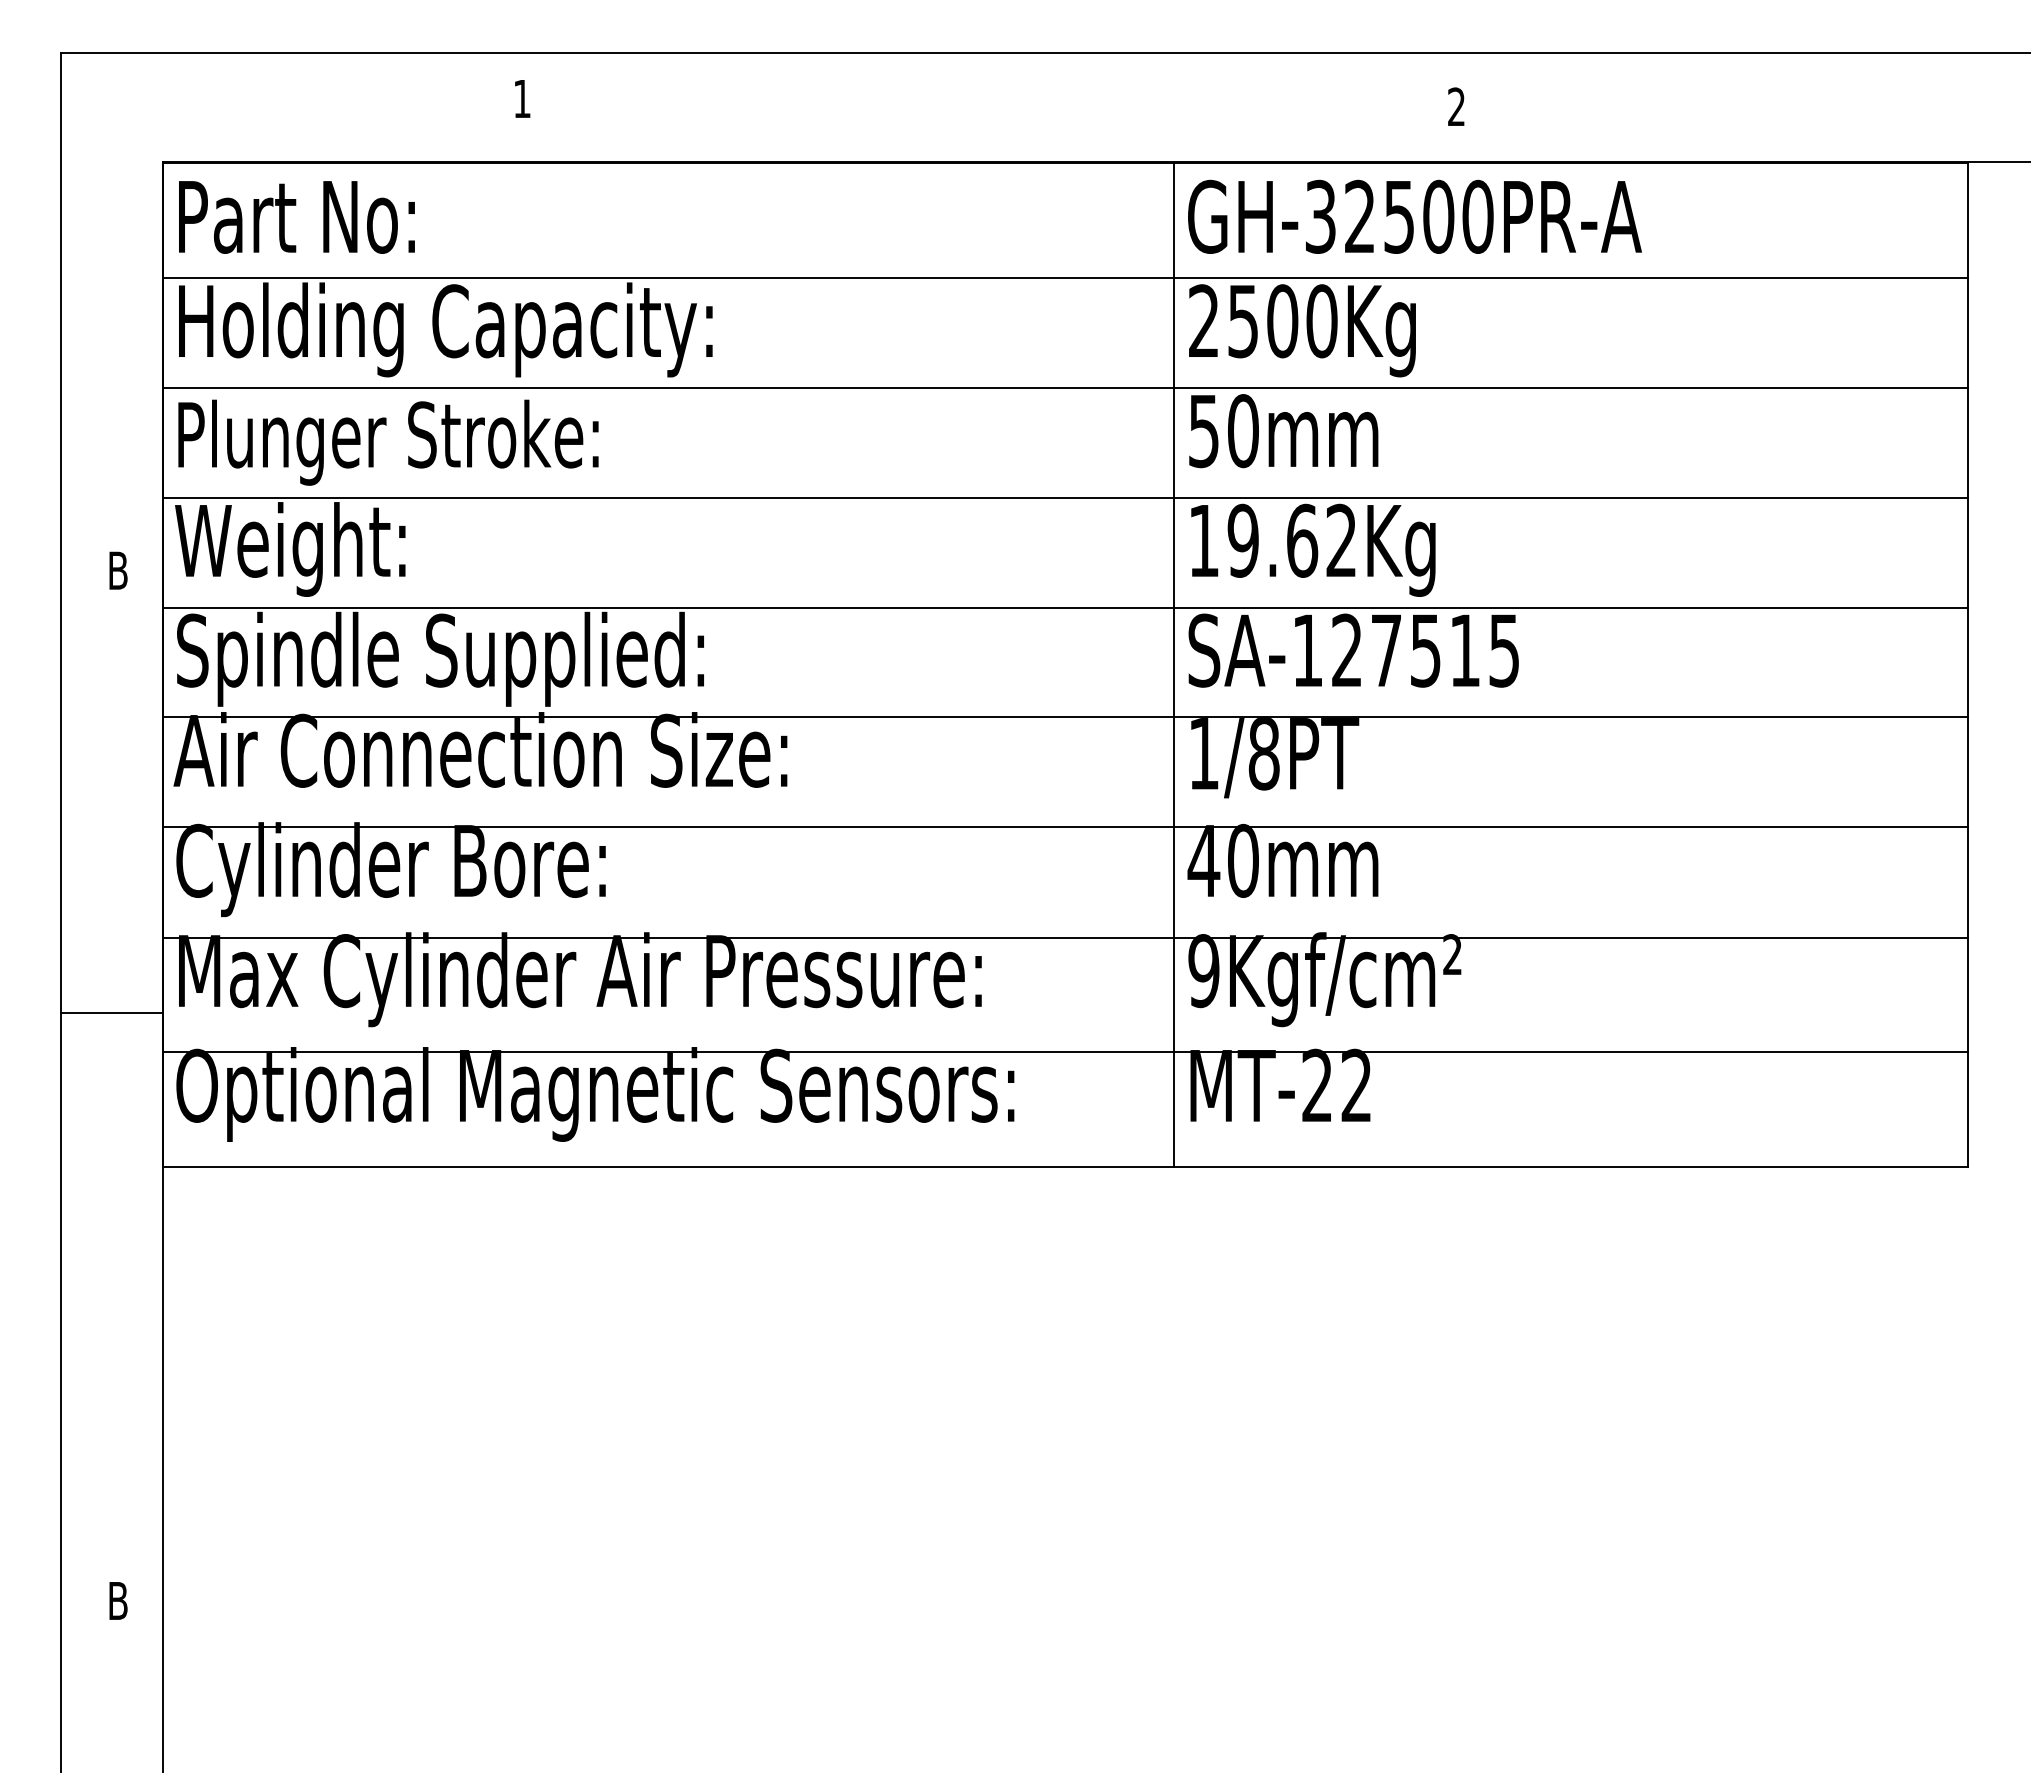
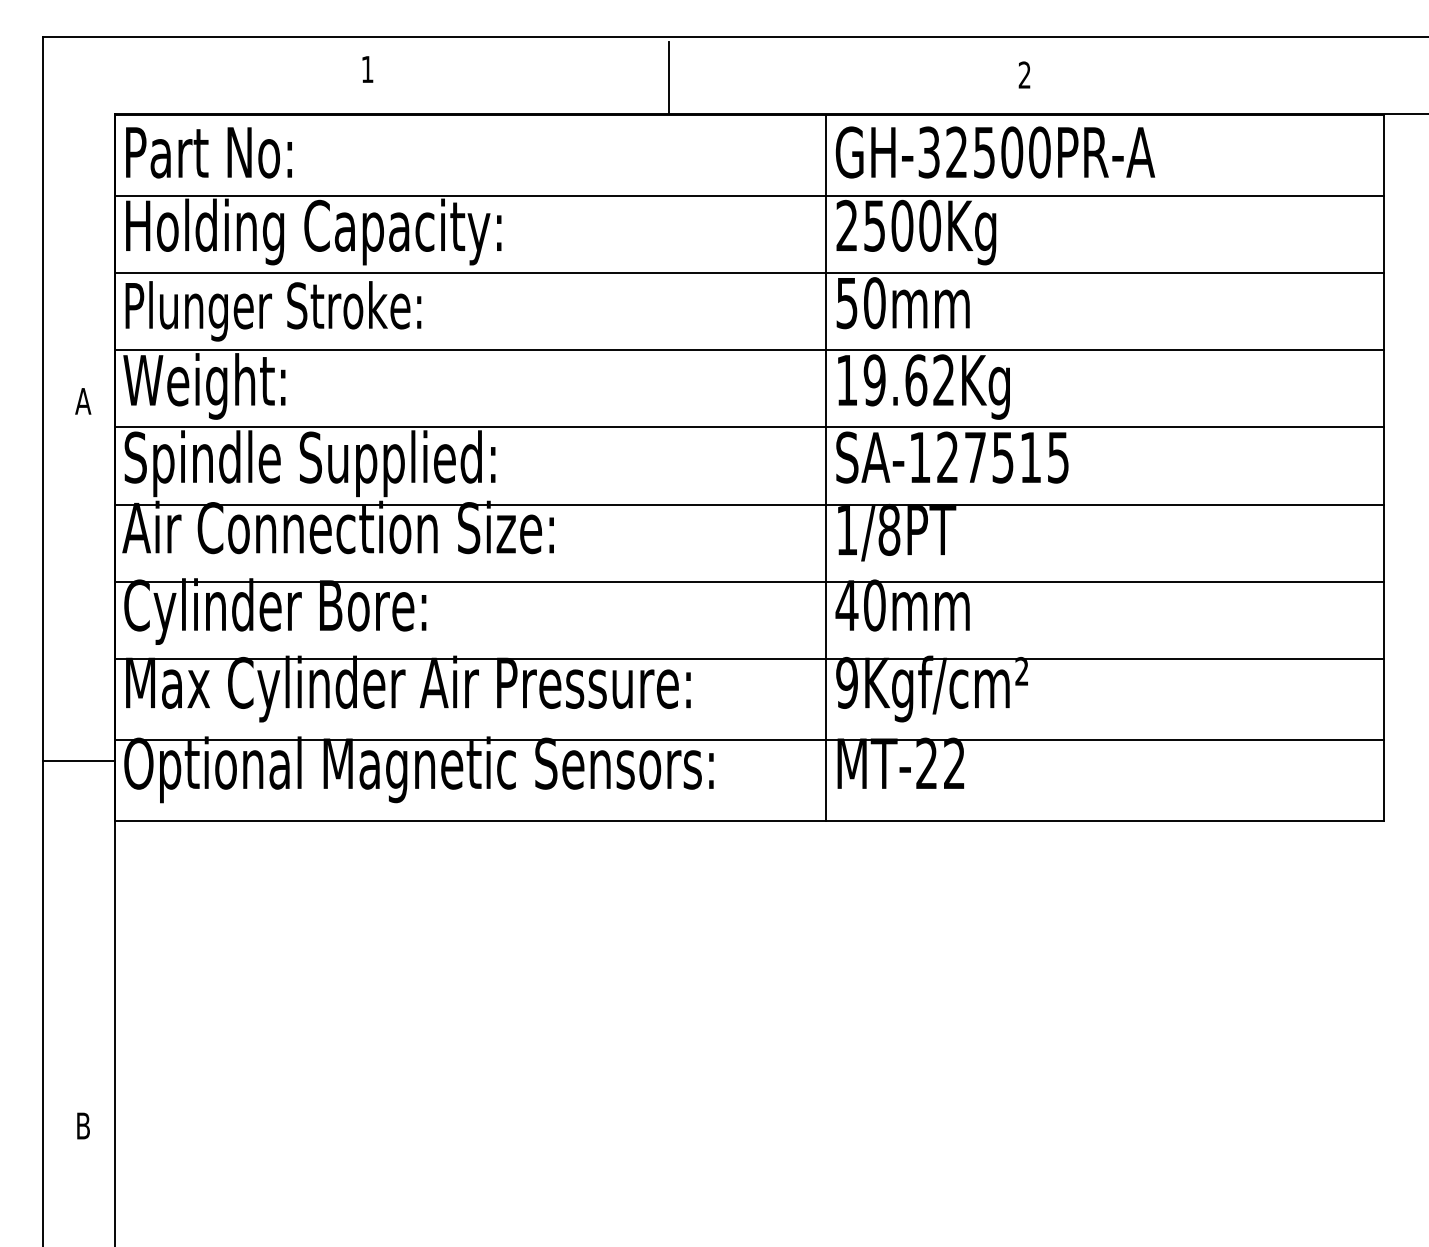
line: (950, 110) -> (668, 77), added
text: (117, 570) -> (82, 401), B -> A
line: (111, 1013) -> (78, 761), moved

